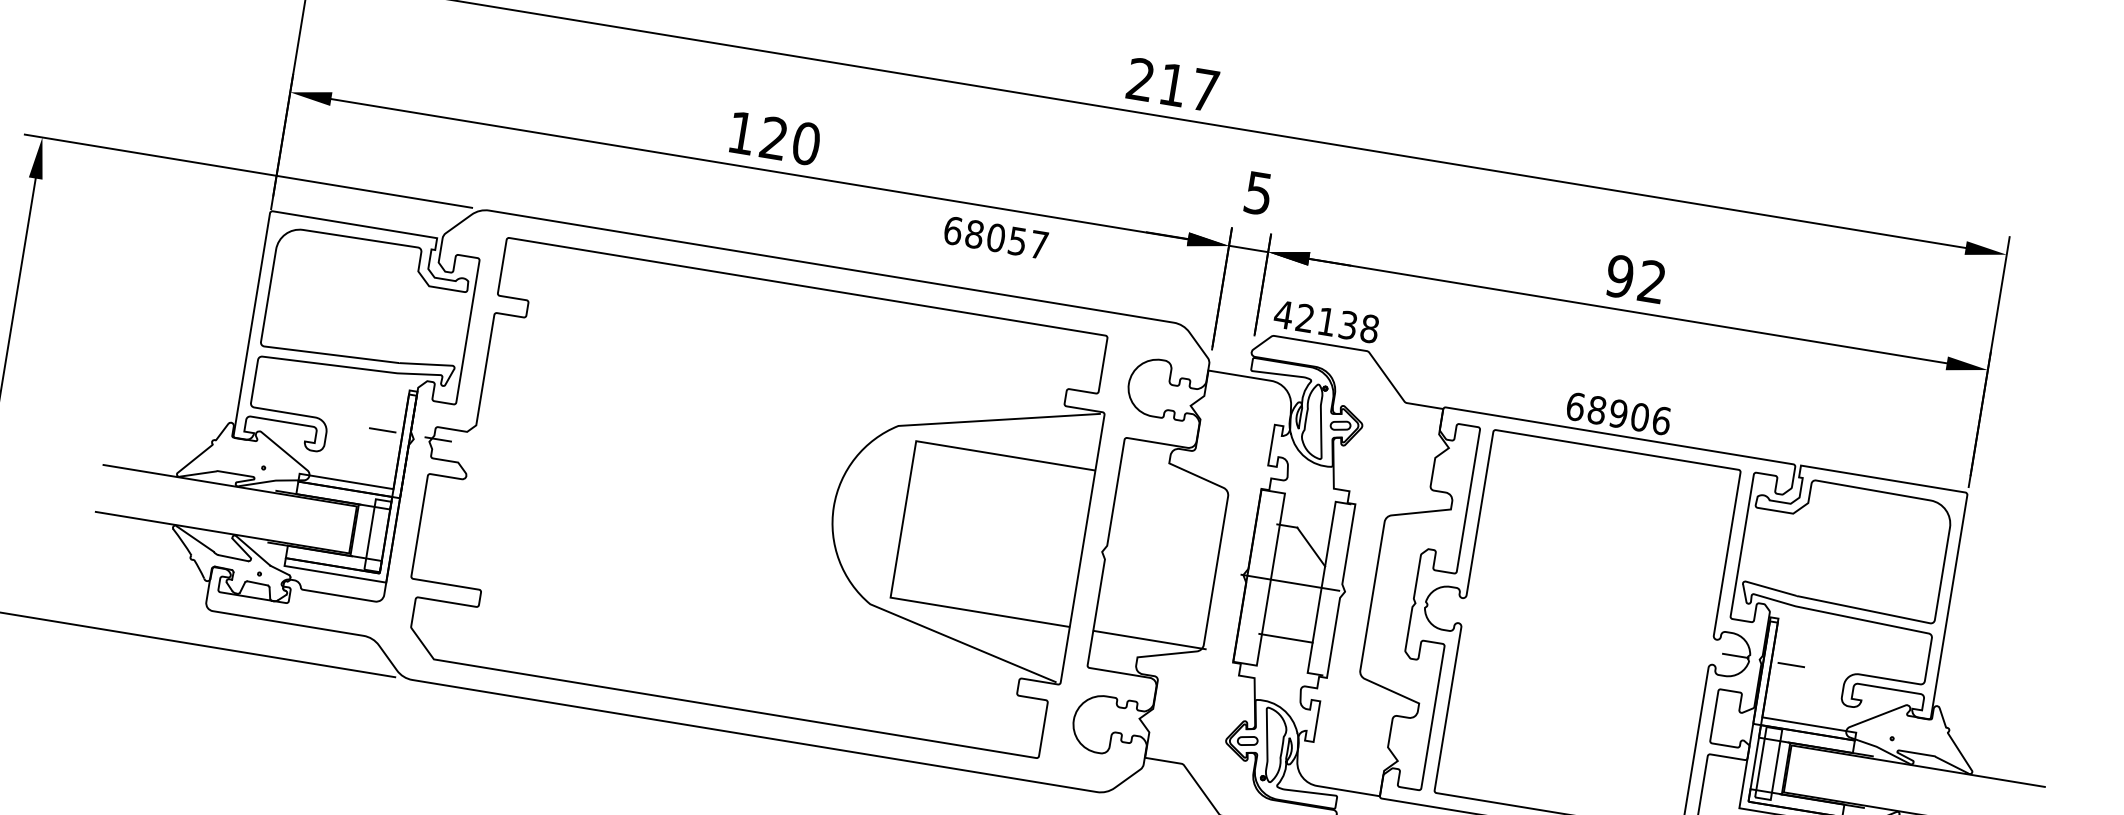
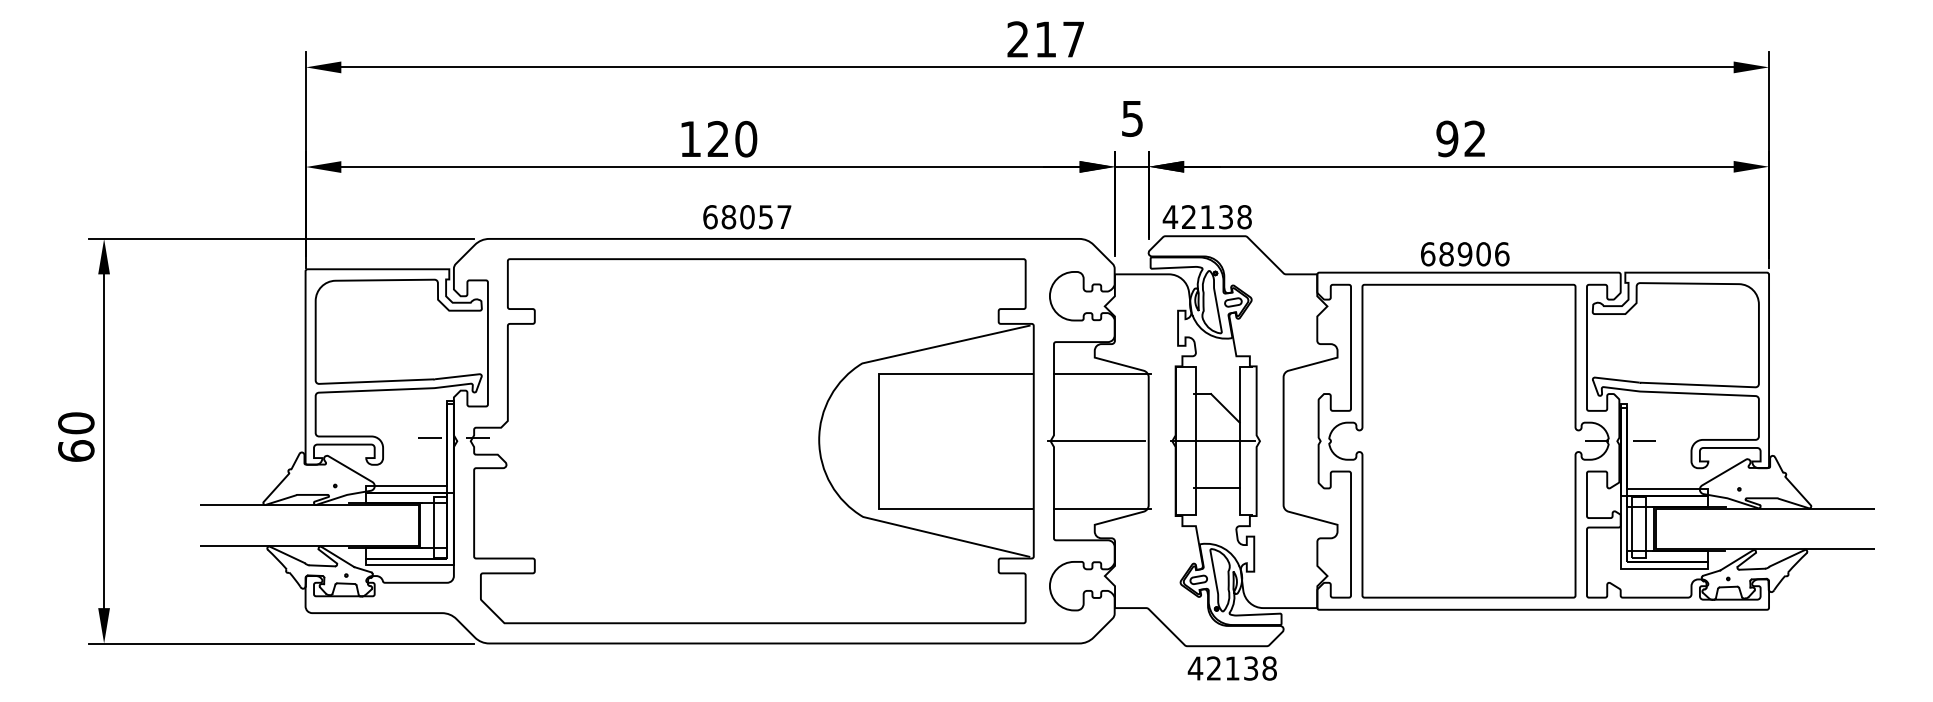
text: (996, 238) -> (747, 217), moved
line: (1175, 483) -> (1102, 373), added
line: (1155, 561) -> (1096, 441), added

